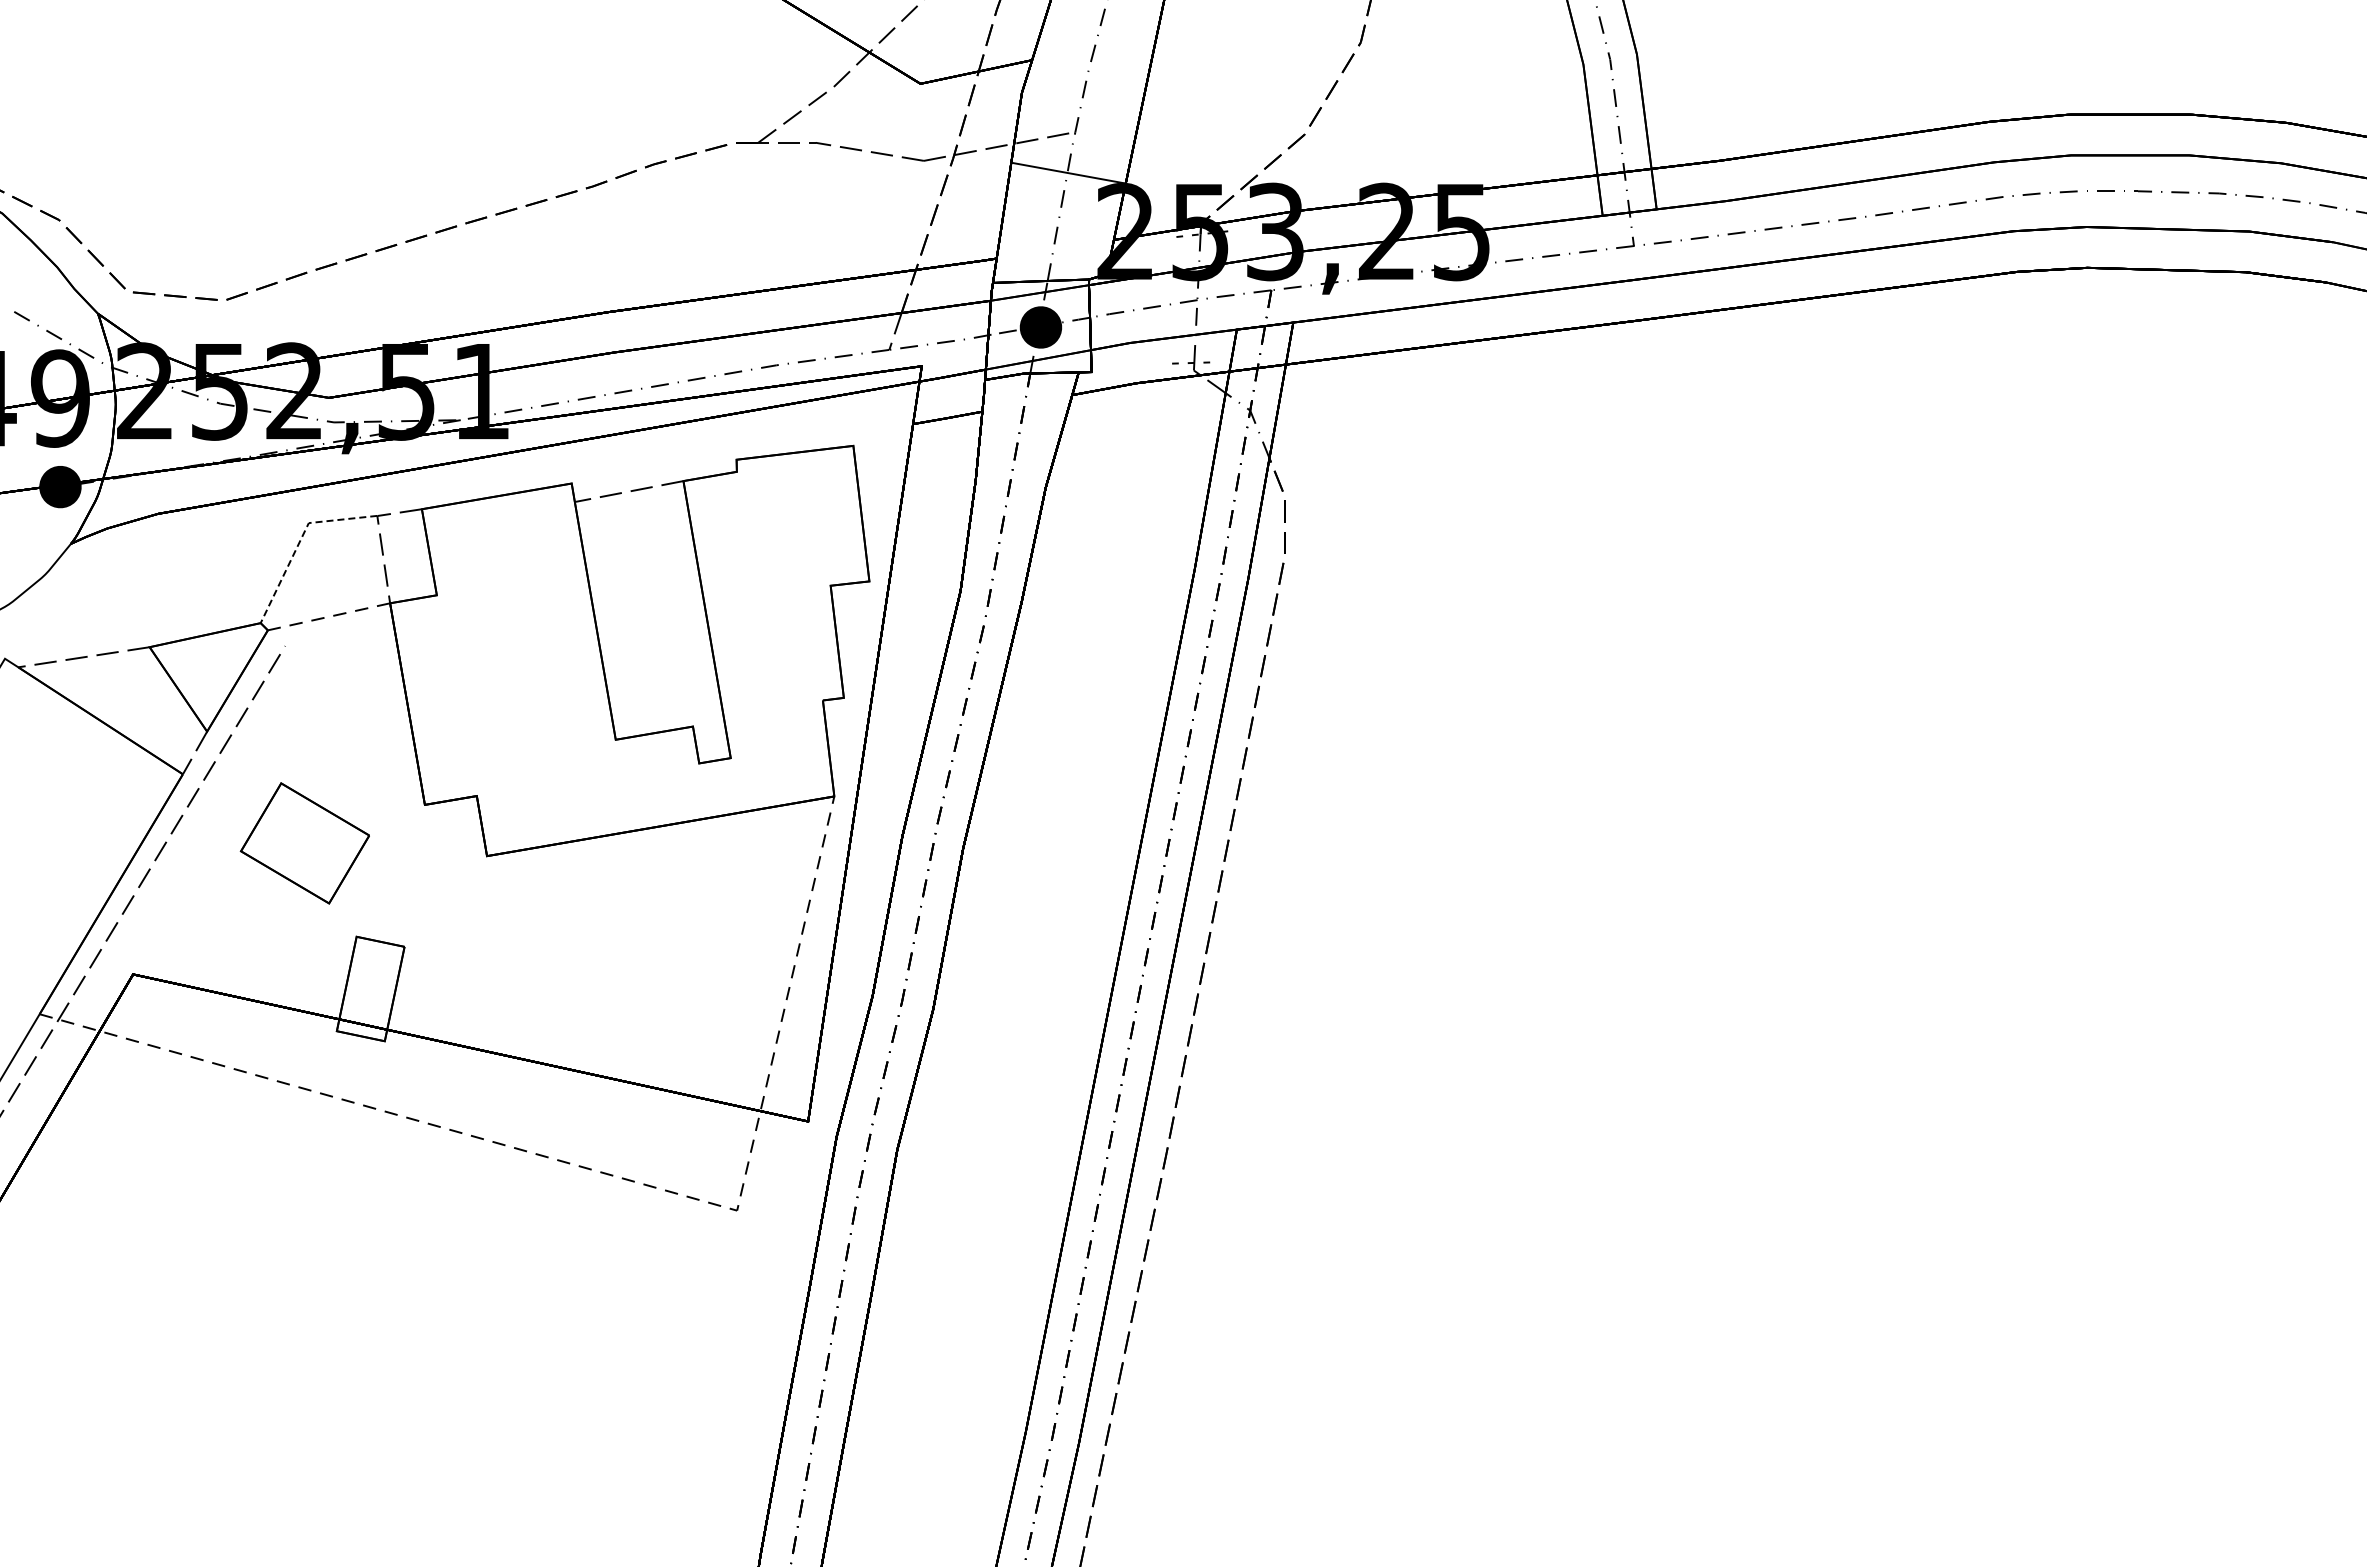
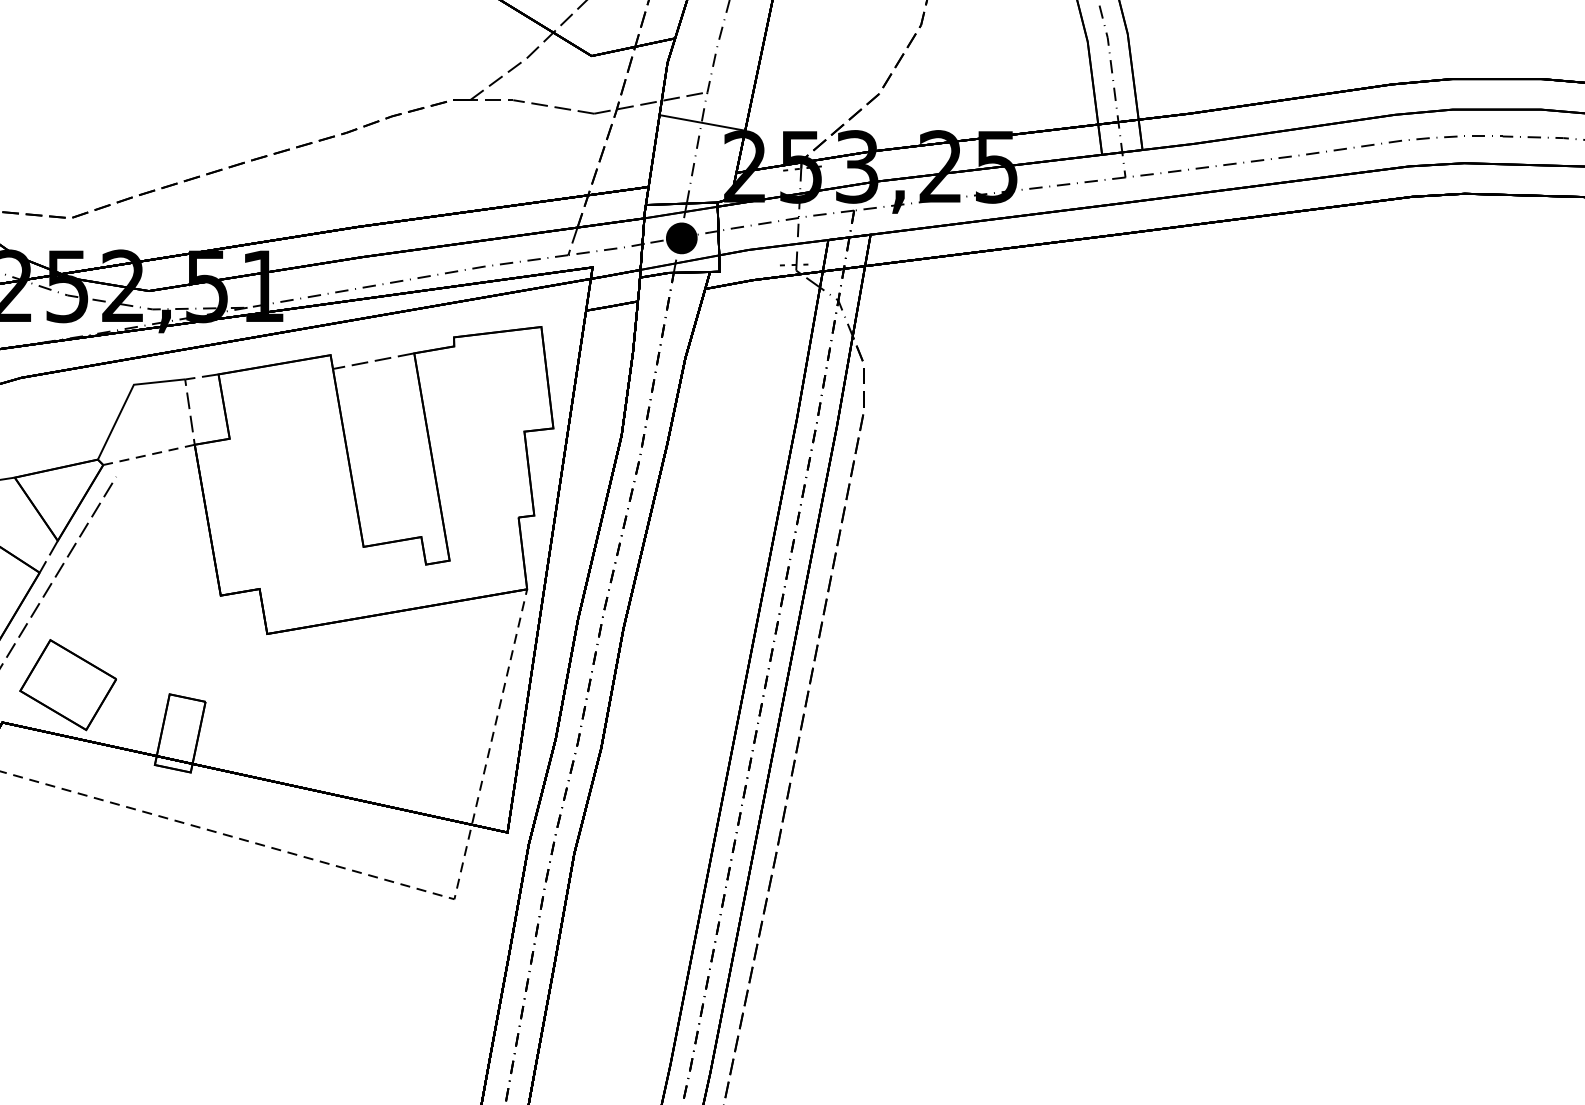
line: (299, 541) -> (126, 398), dashed -> solid
part: (304, 843) -> (67, 685), moved

